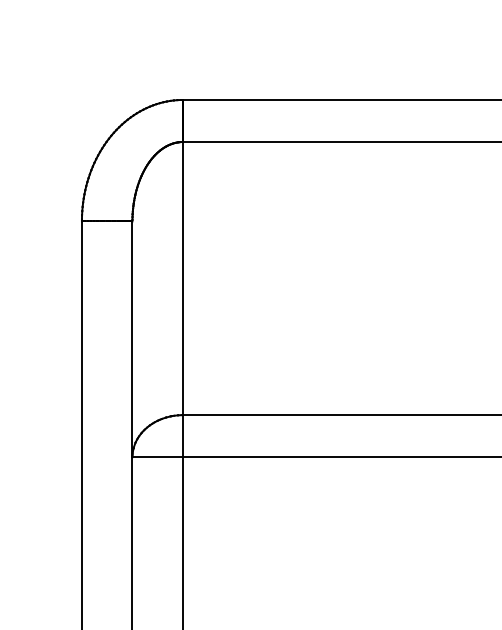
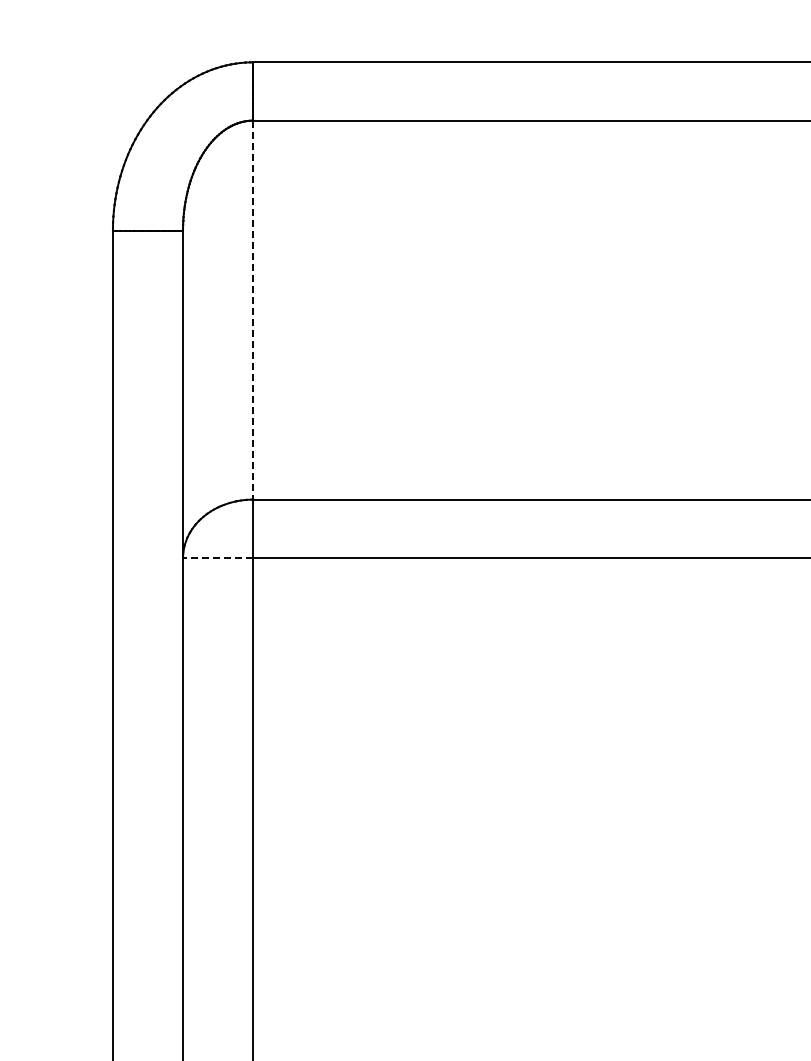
line: (183, 278) -> (253, 310), solid -> dashed
line: (157, 456) -> (217, 557), solid -> dashed

